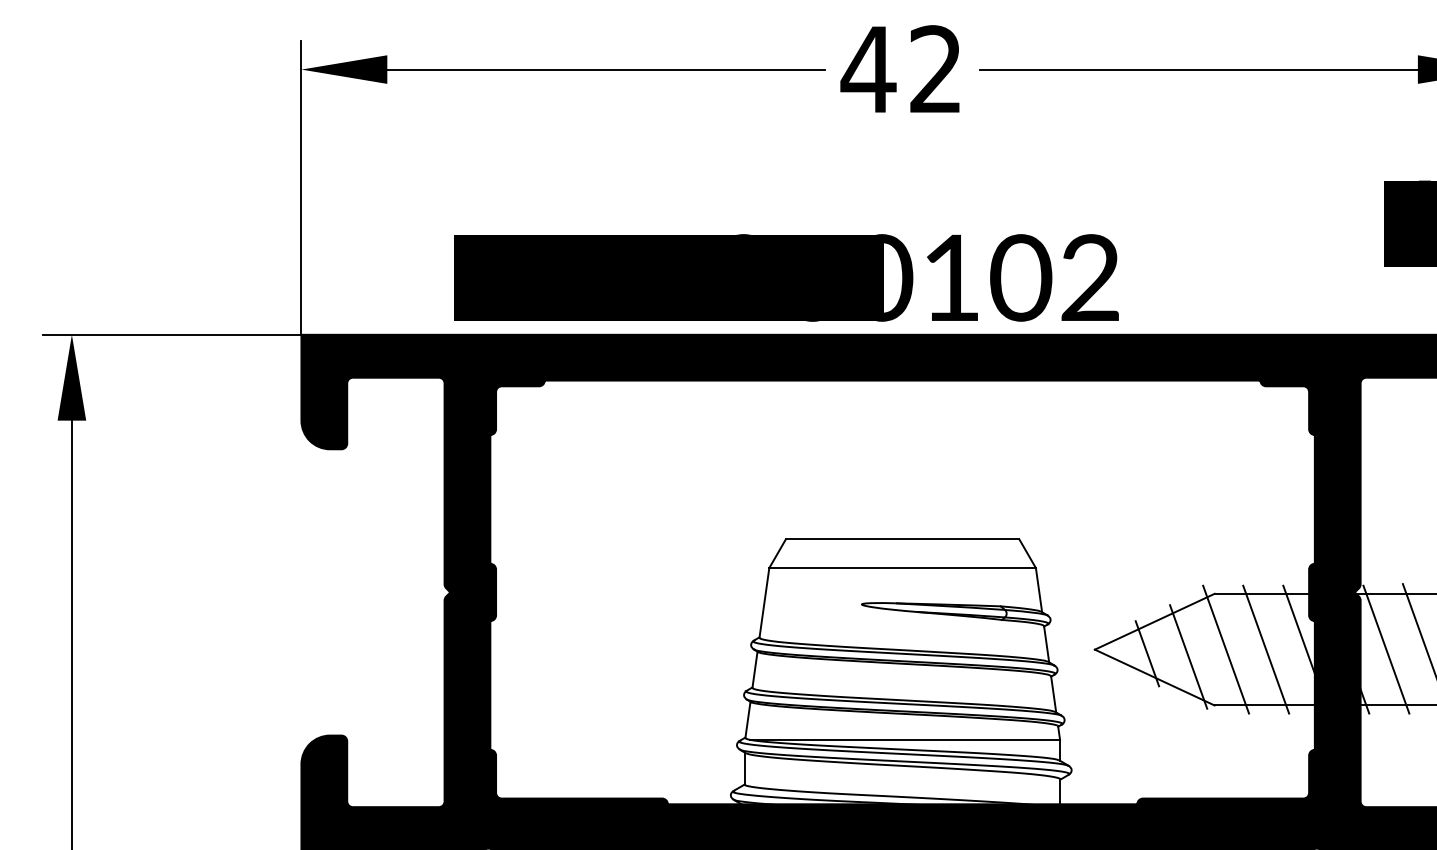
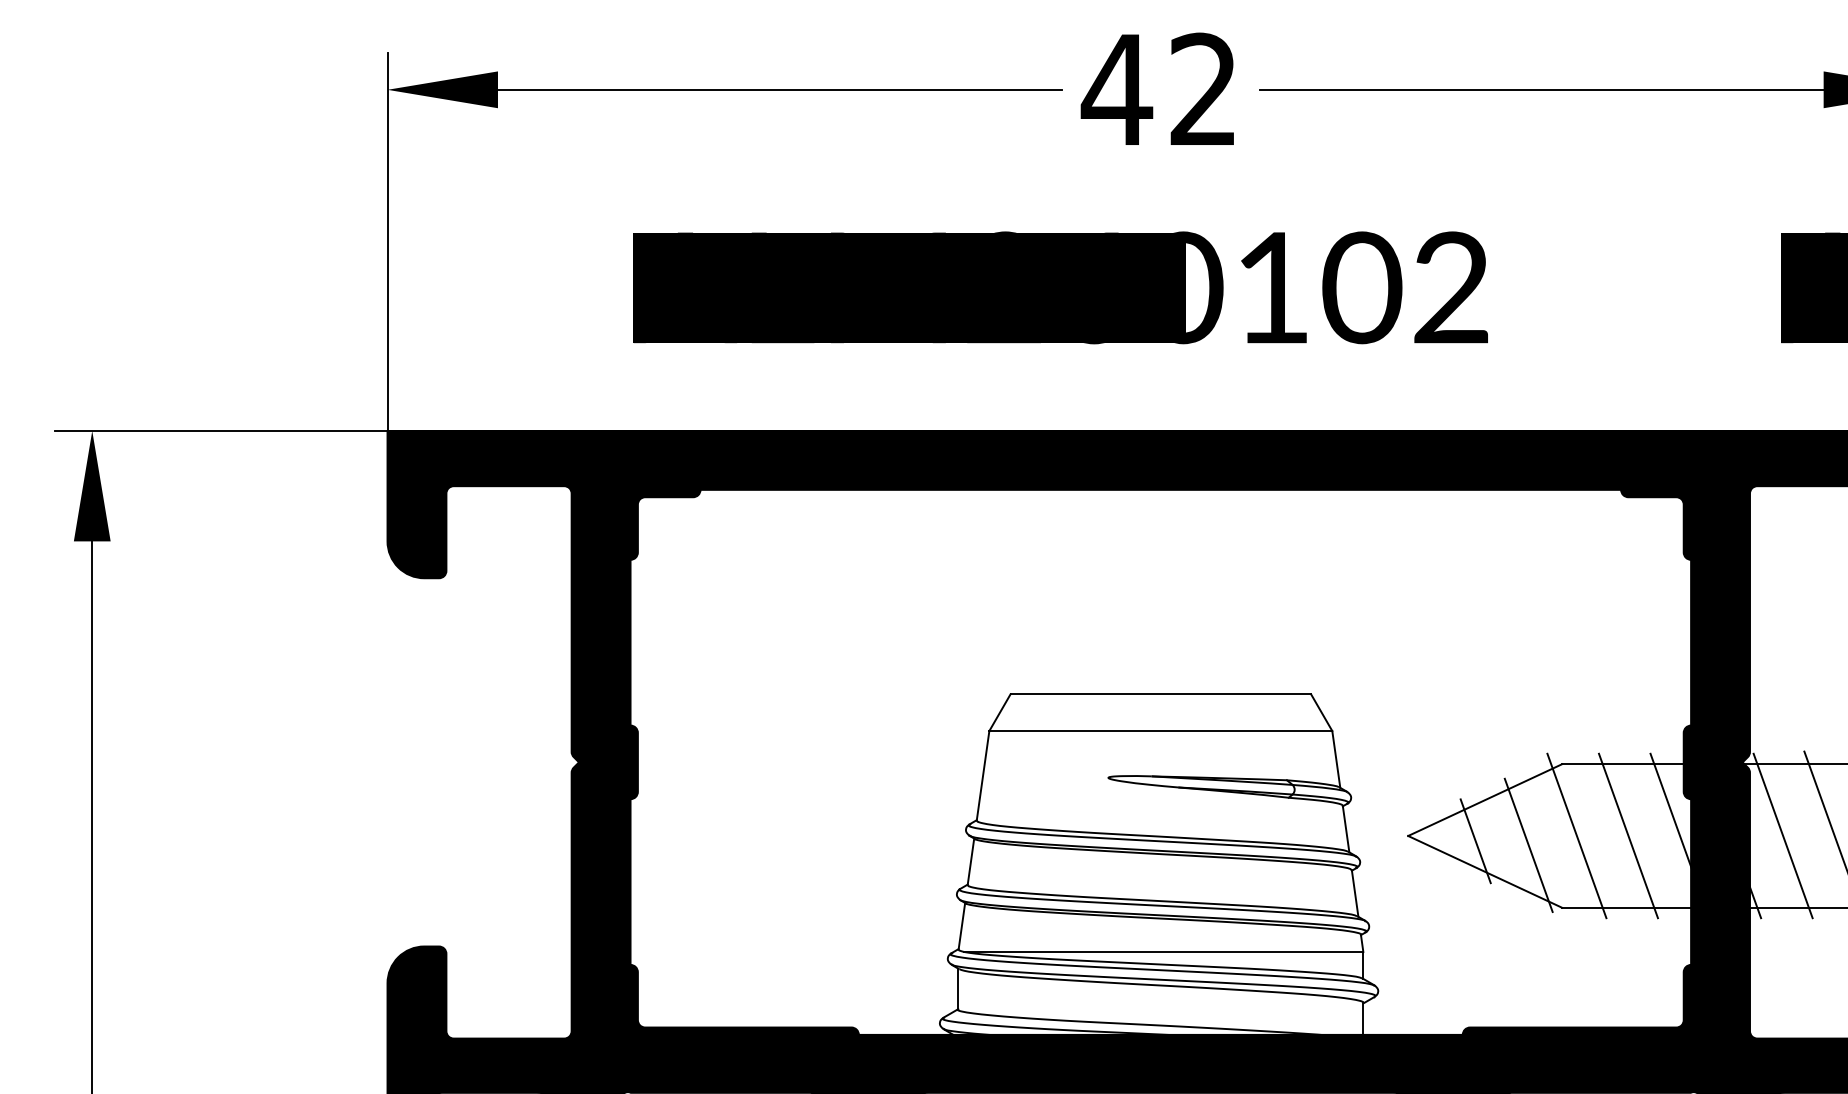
text: (786, 277) -> (1060, 287), moved

